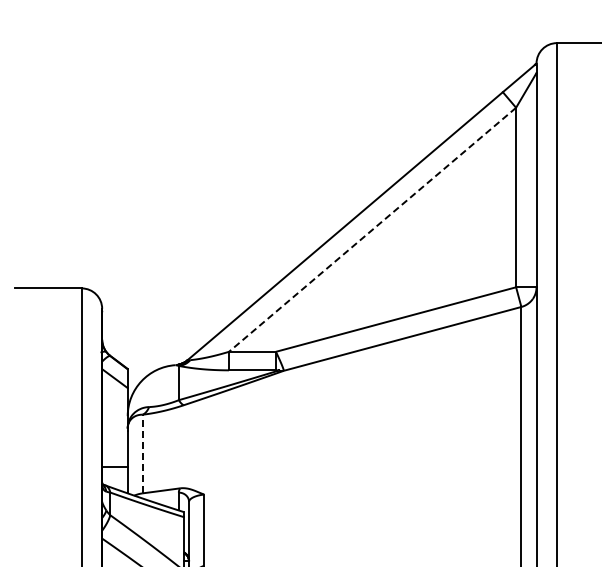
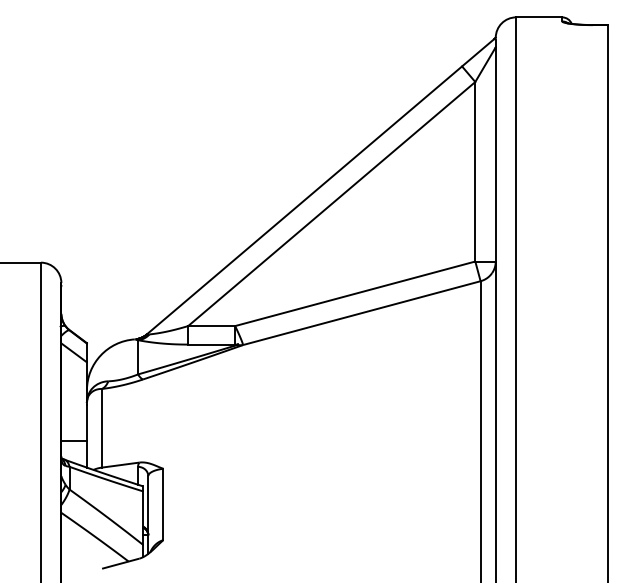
line: (372, 230) -> (331, 204), dashed -> solid
line: (143, 453) -> (102, 427), dashed -> solid

